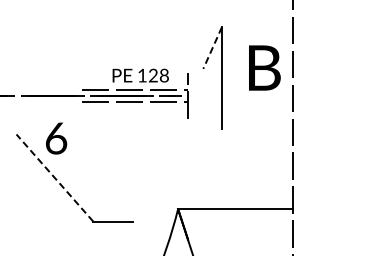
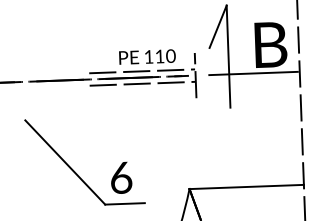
line: (212, 48) -> (218, 27), dashed -> solid
text: (159, 75) -> (166, 56), 128 -> 110
line: (246, 95) -> (253, 72), added
text: (56, 138) -> (121, 177), moved
line: (54, 177) -> (64, 161), dashed -> solid

